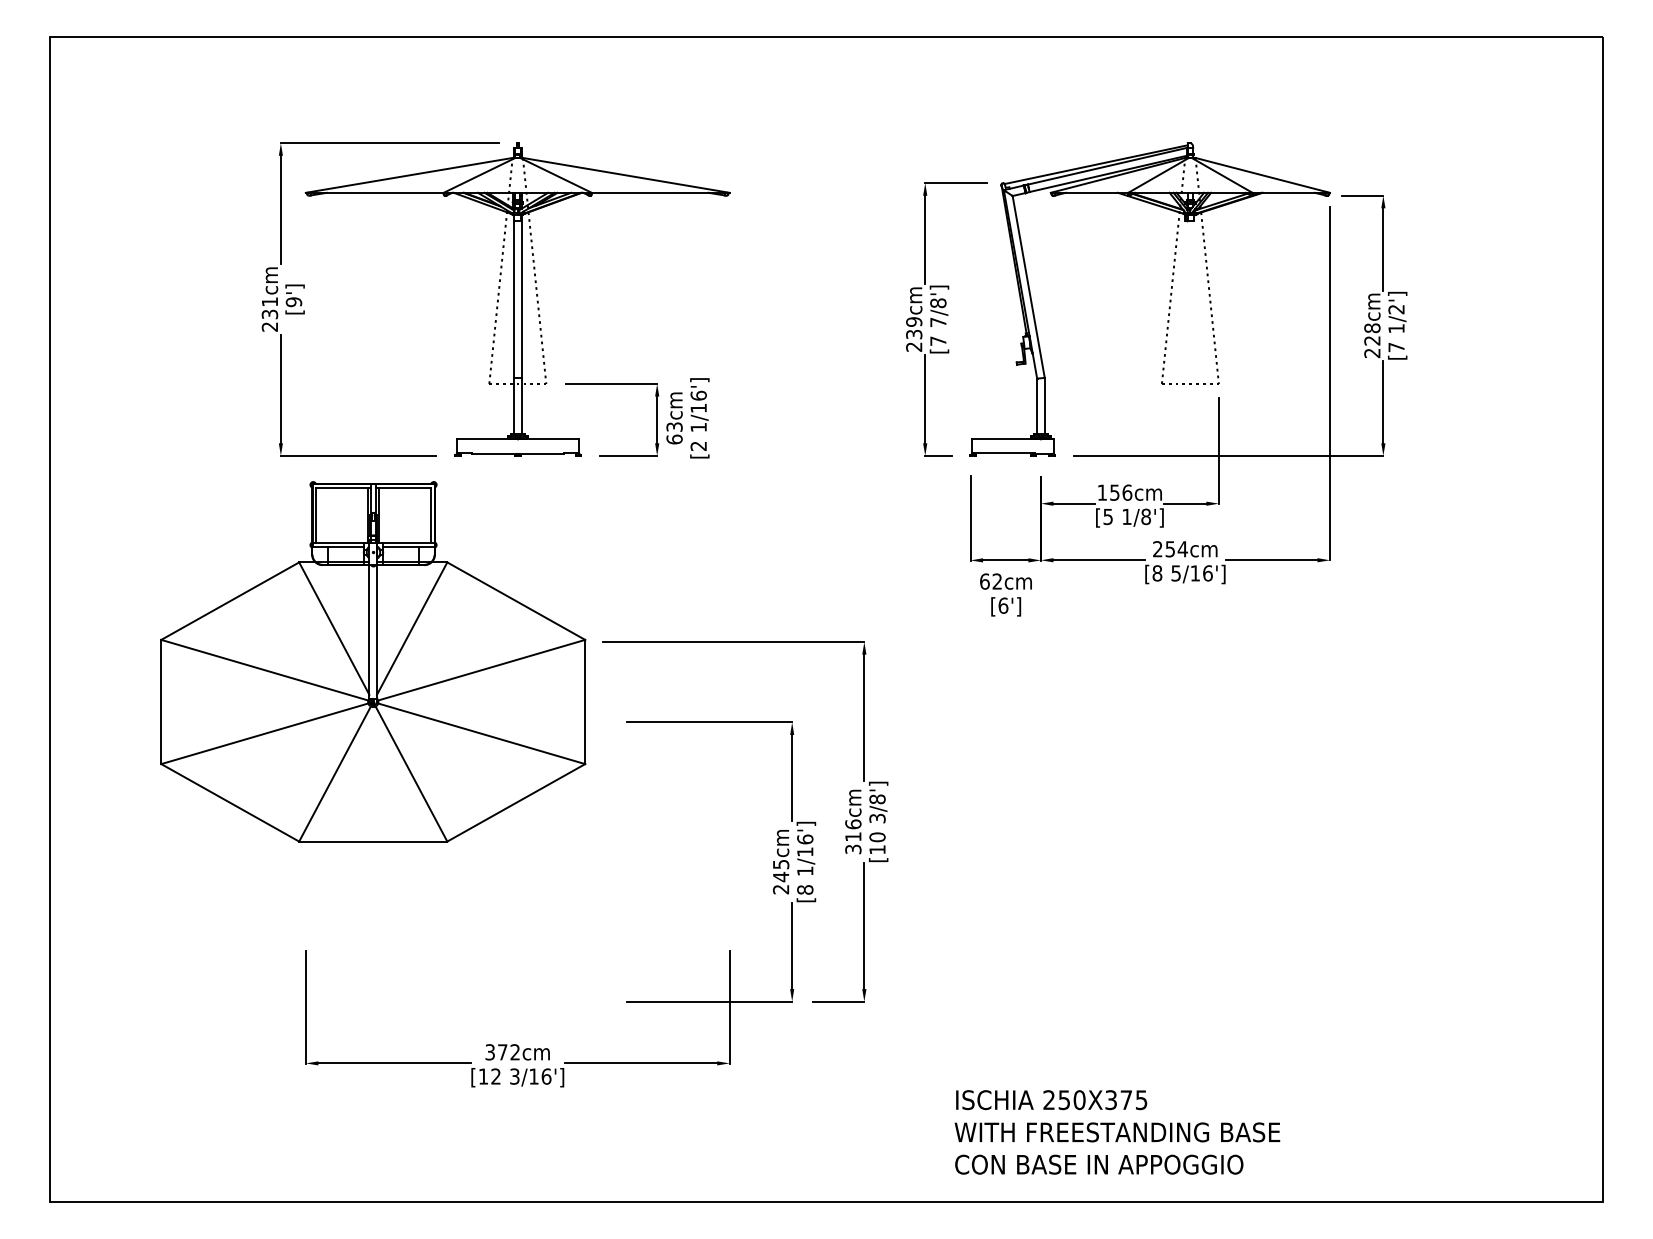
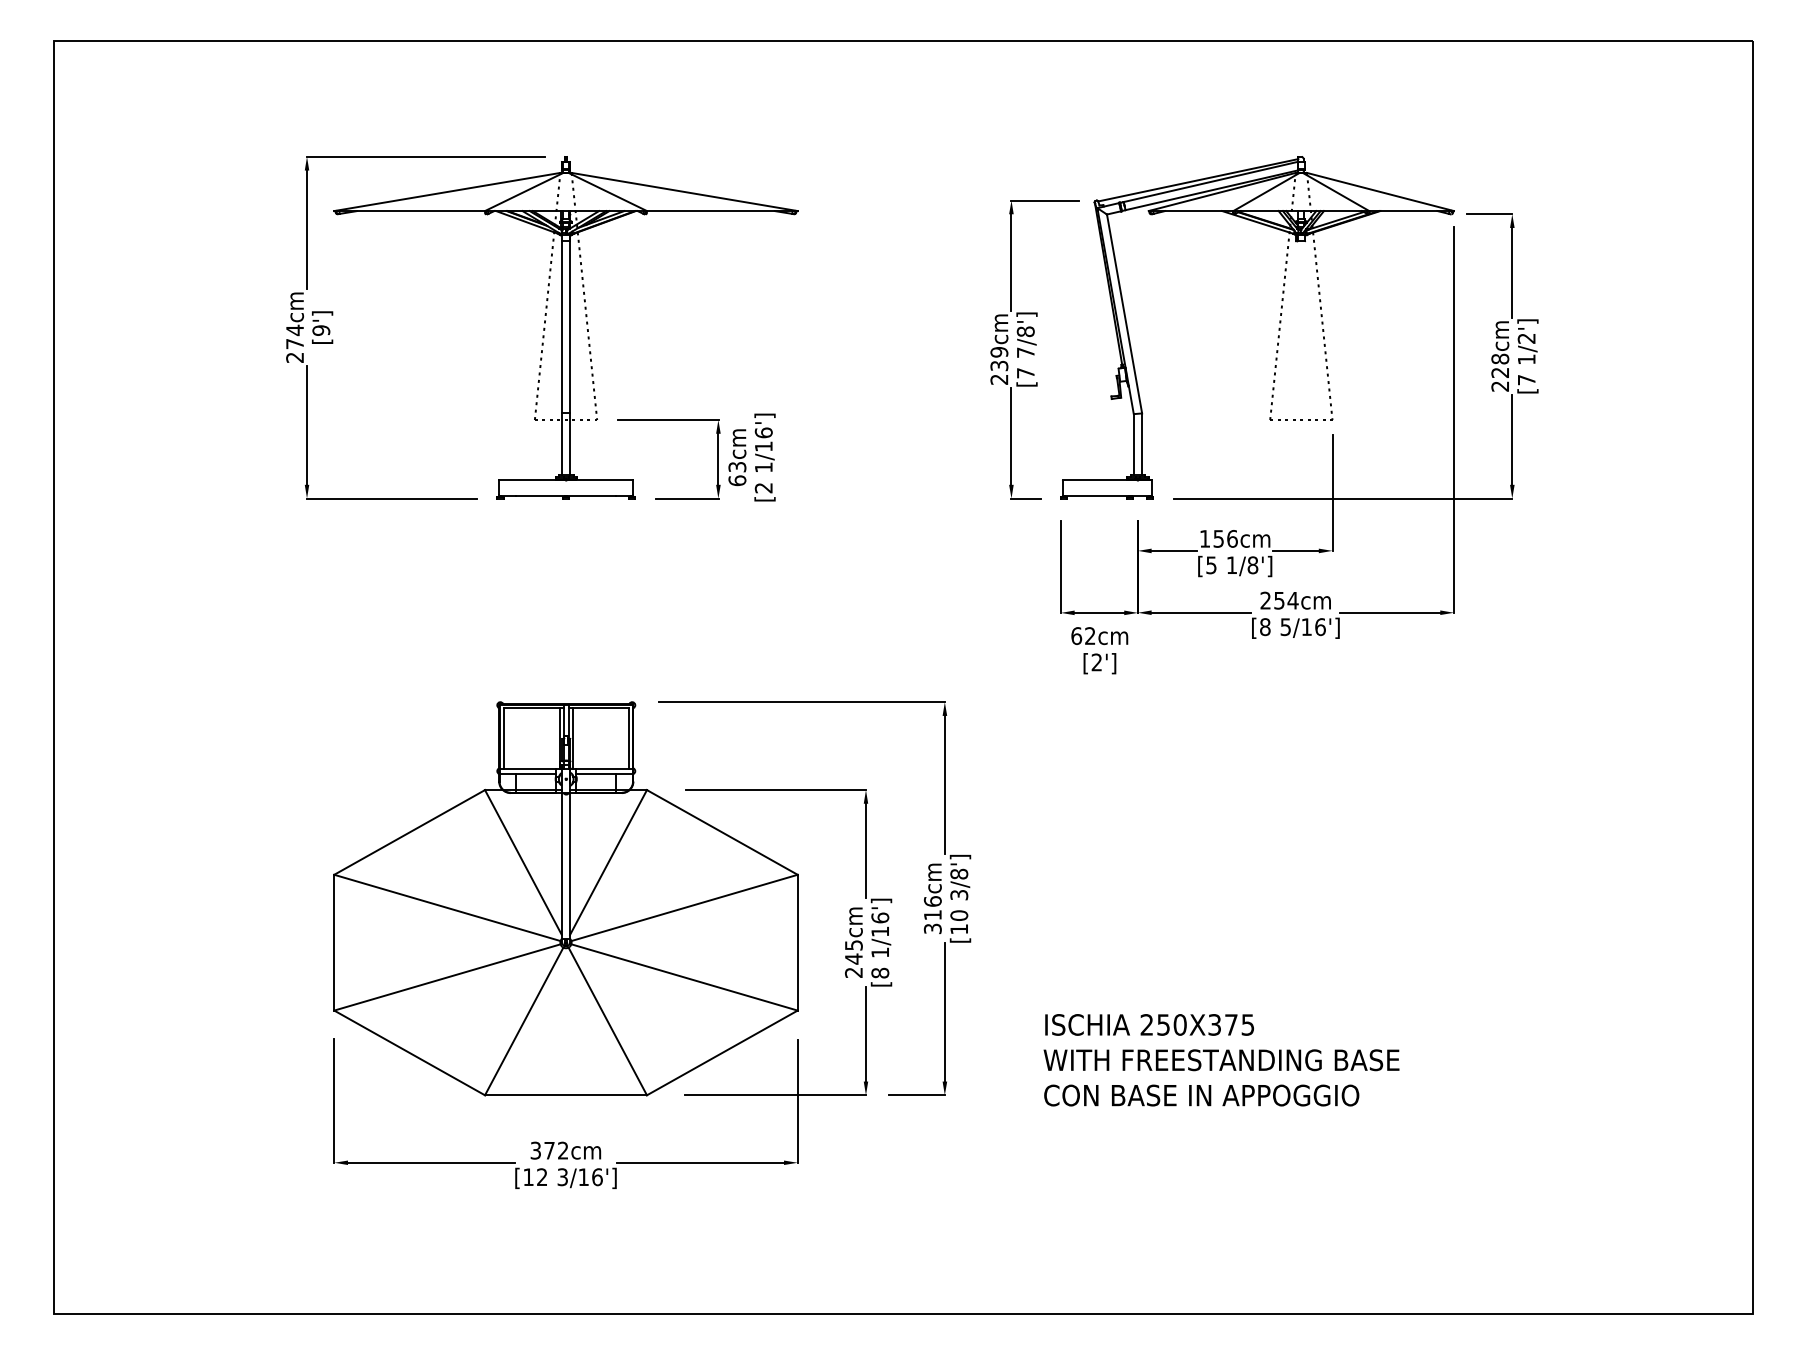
text: (270, 307) -> (295, 336), 231cm -> 274cm
text: (1003, 605) -> (1096, 662), [6'] -> [2']
part: (372, 661) -> (565, 898), moved
text: (1117, 1132) -> (1221, 1060), moved

